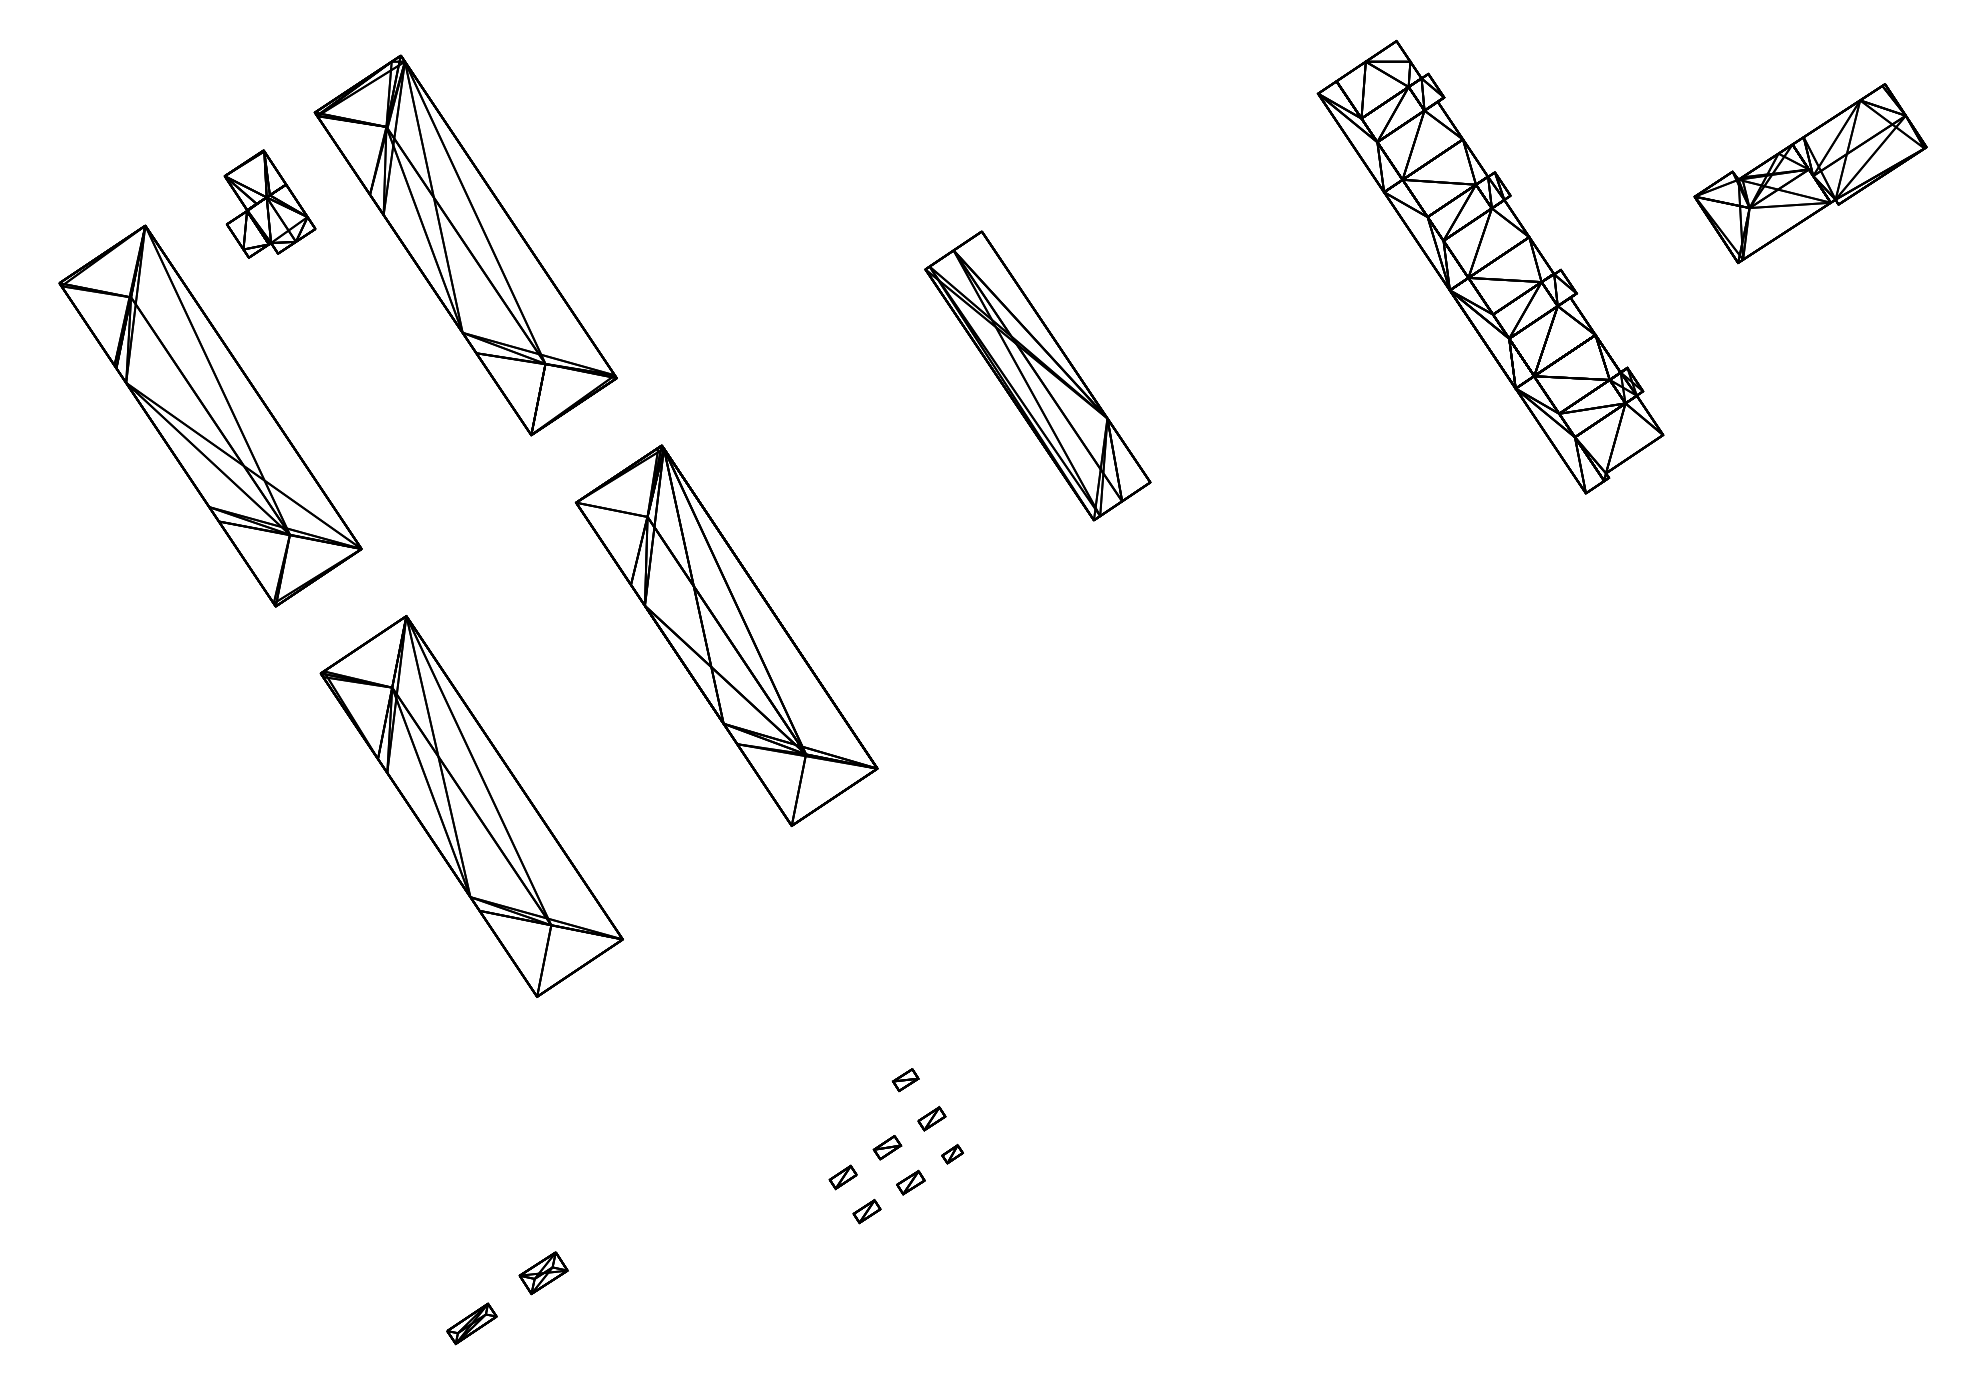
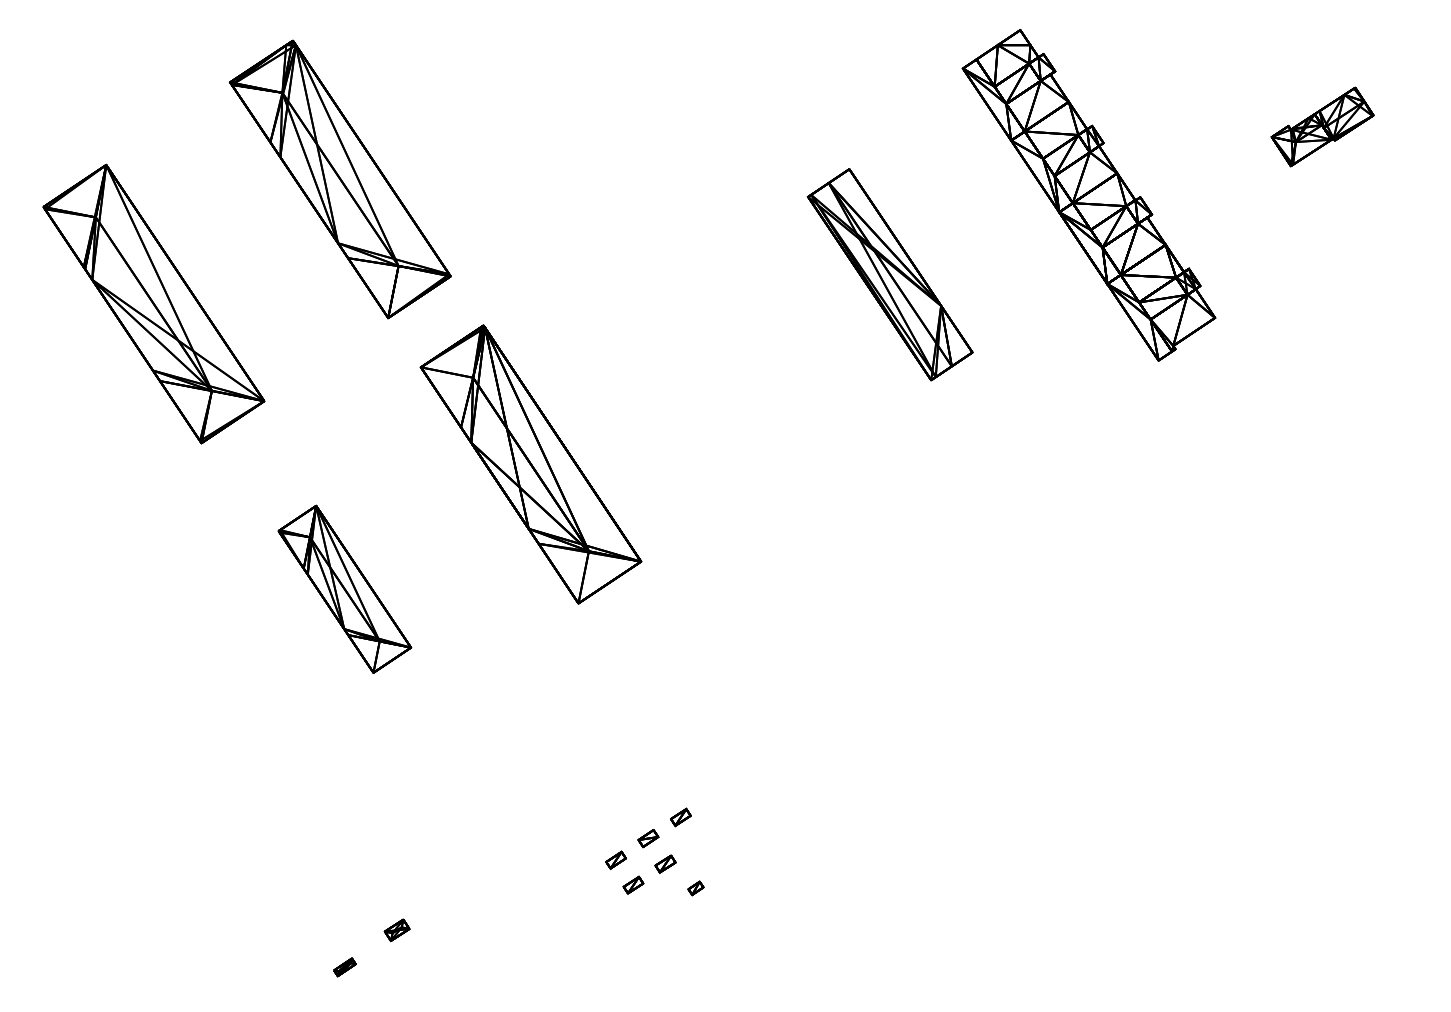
part: (1810, 173) -> (1322, 126), size x0.6
part: (270, 203) -> (197, 148), removed
part: (1036, 375) -> (889, 274), moved
part: (471, 806) -> (344, 589), size x0.6
part: (905, 1080) -> (661, 789), removed
part: (951, 1154) -> (695, 888), moved
part: (542, 1273) -> (396, 930), size x0.7
part: (471, 1324) -> (344, 967), size x0.6

